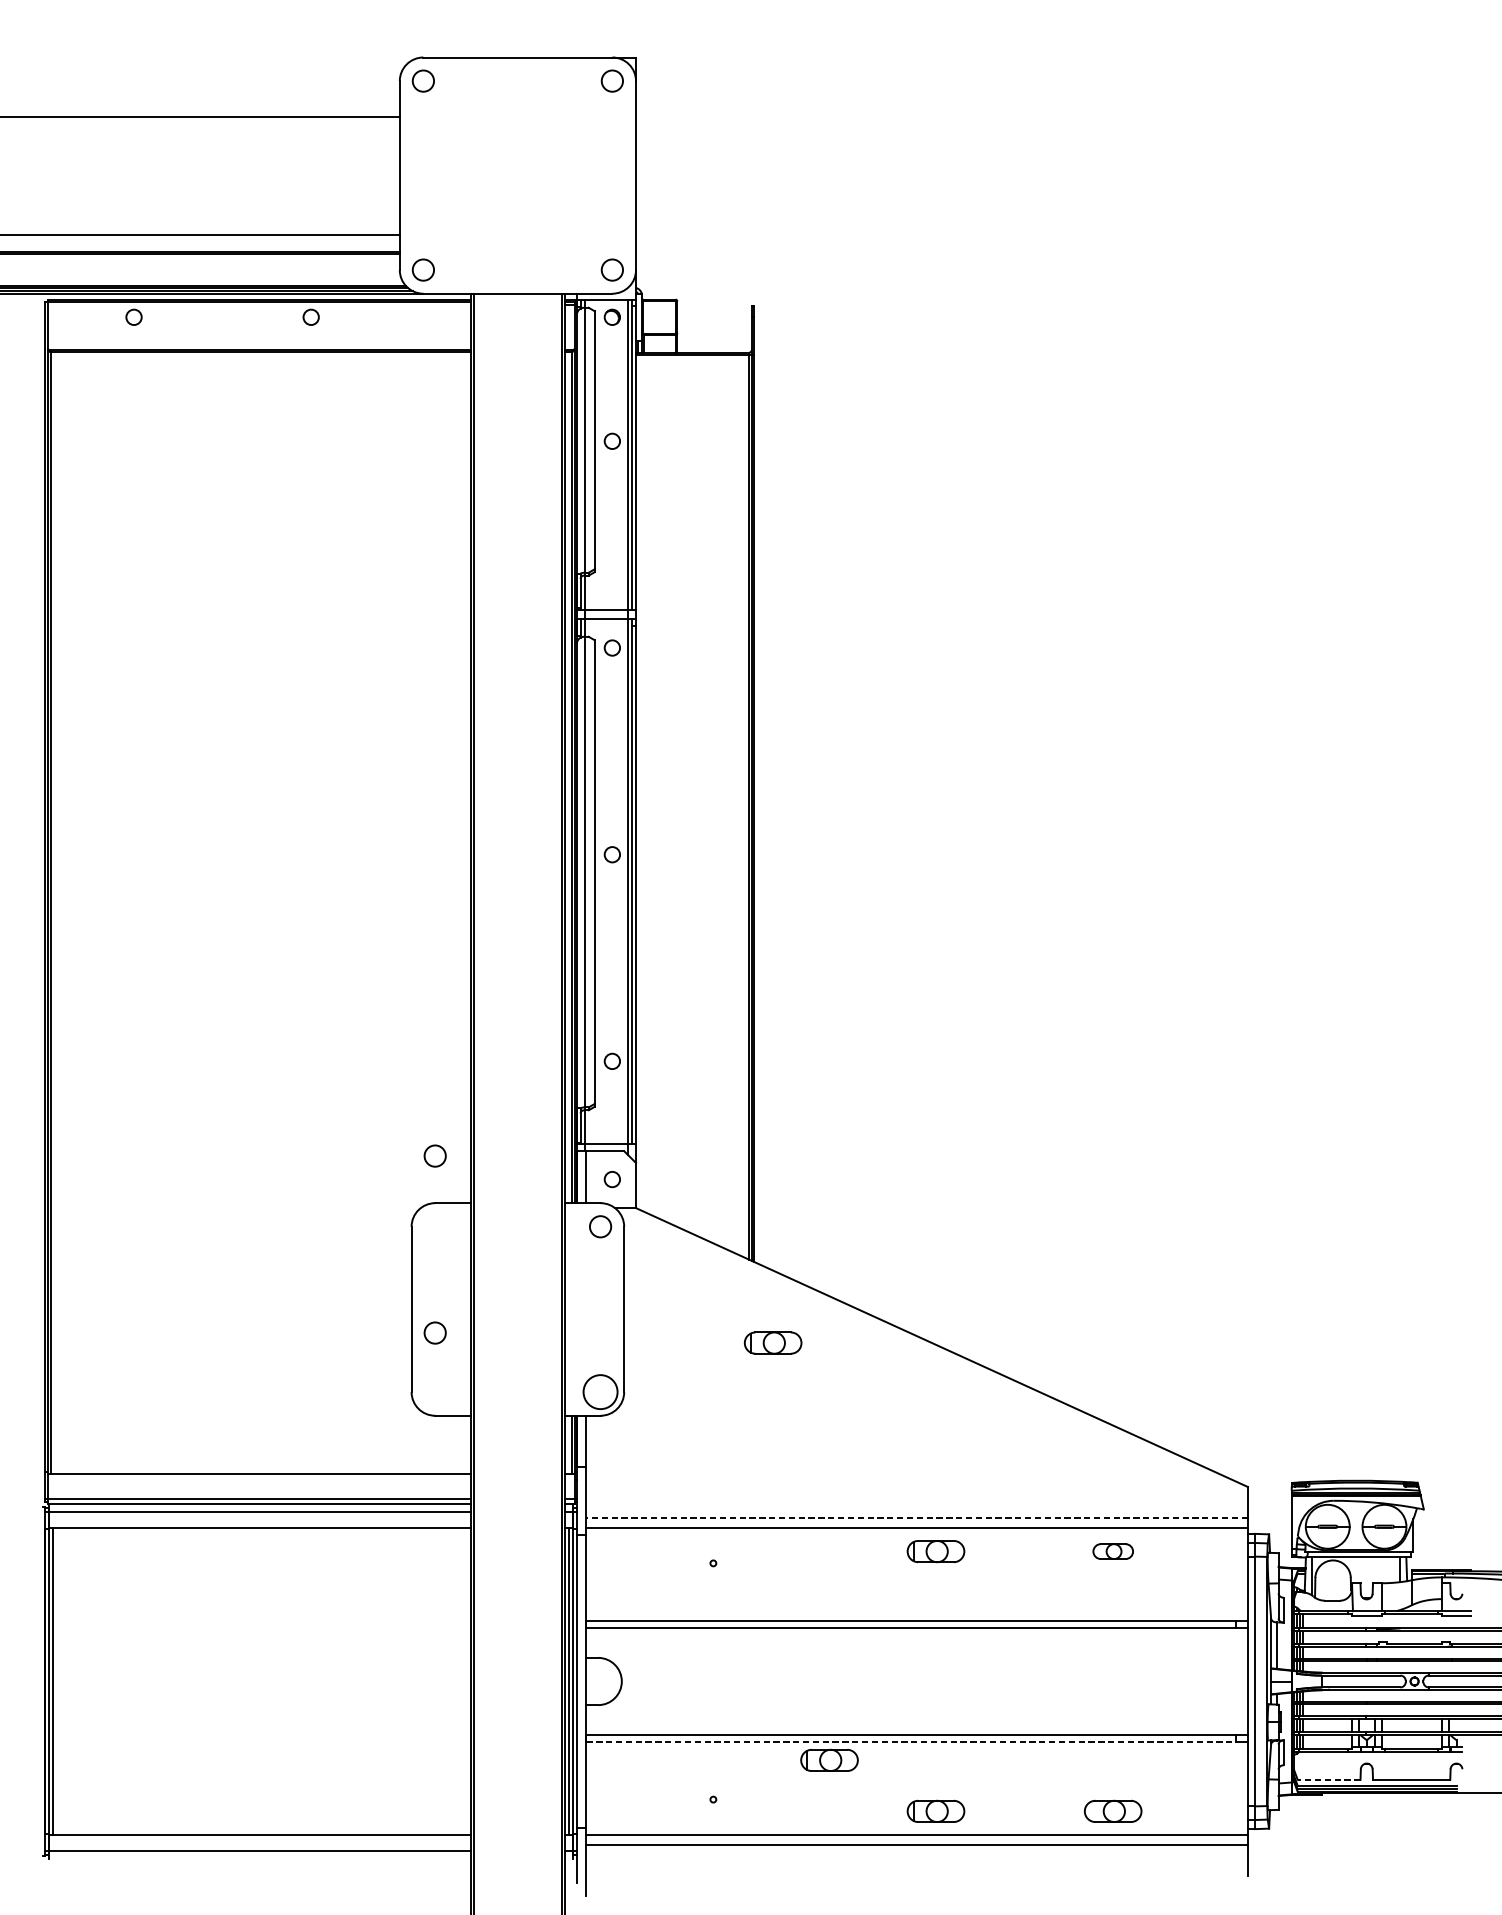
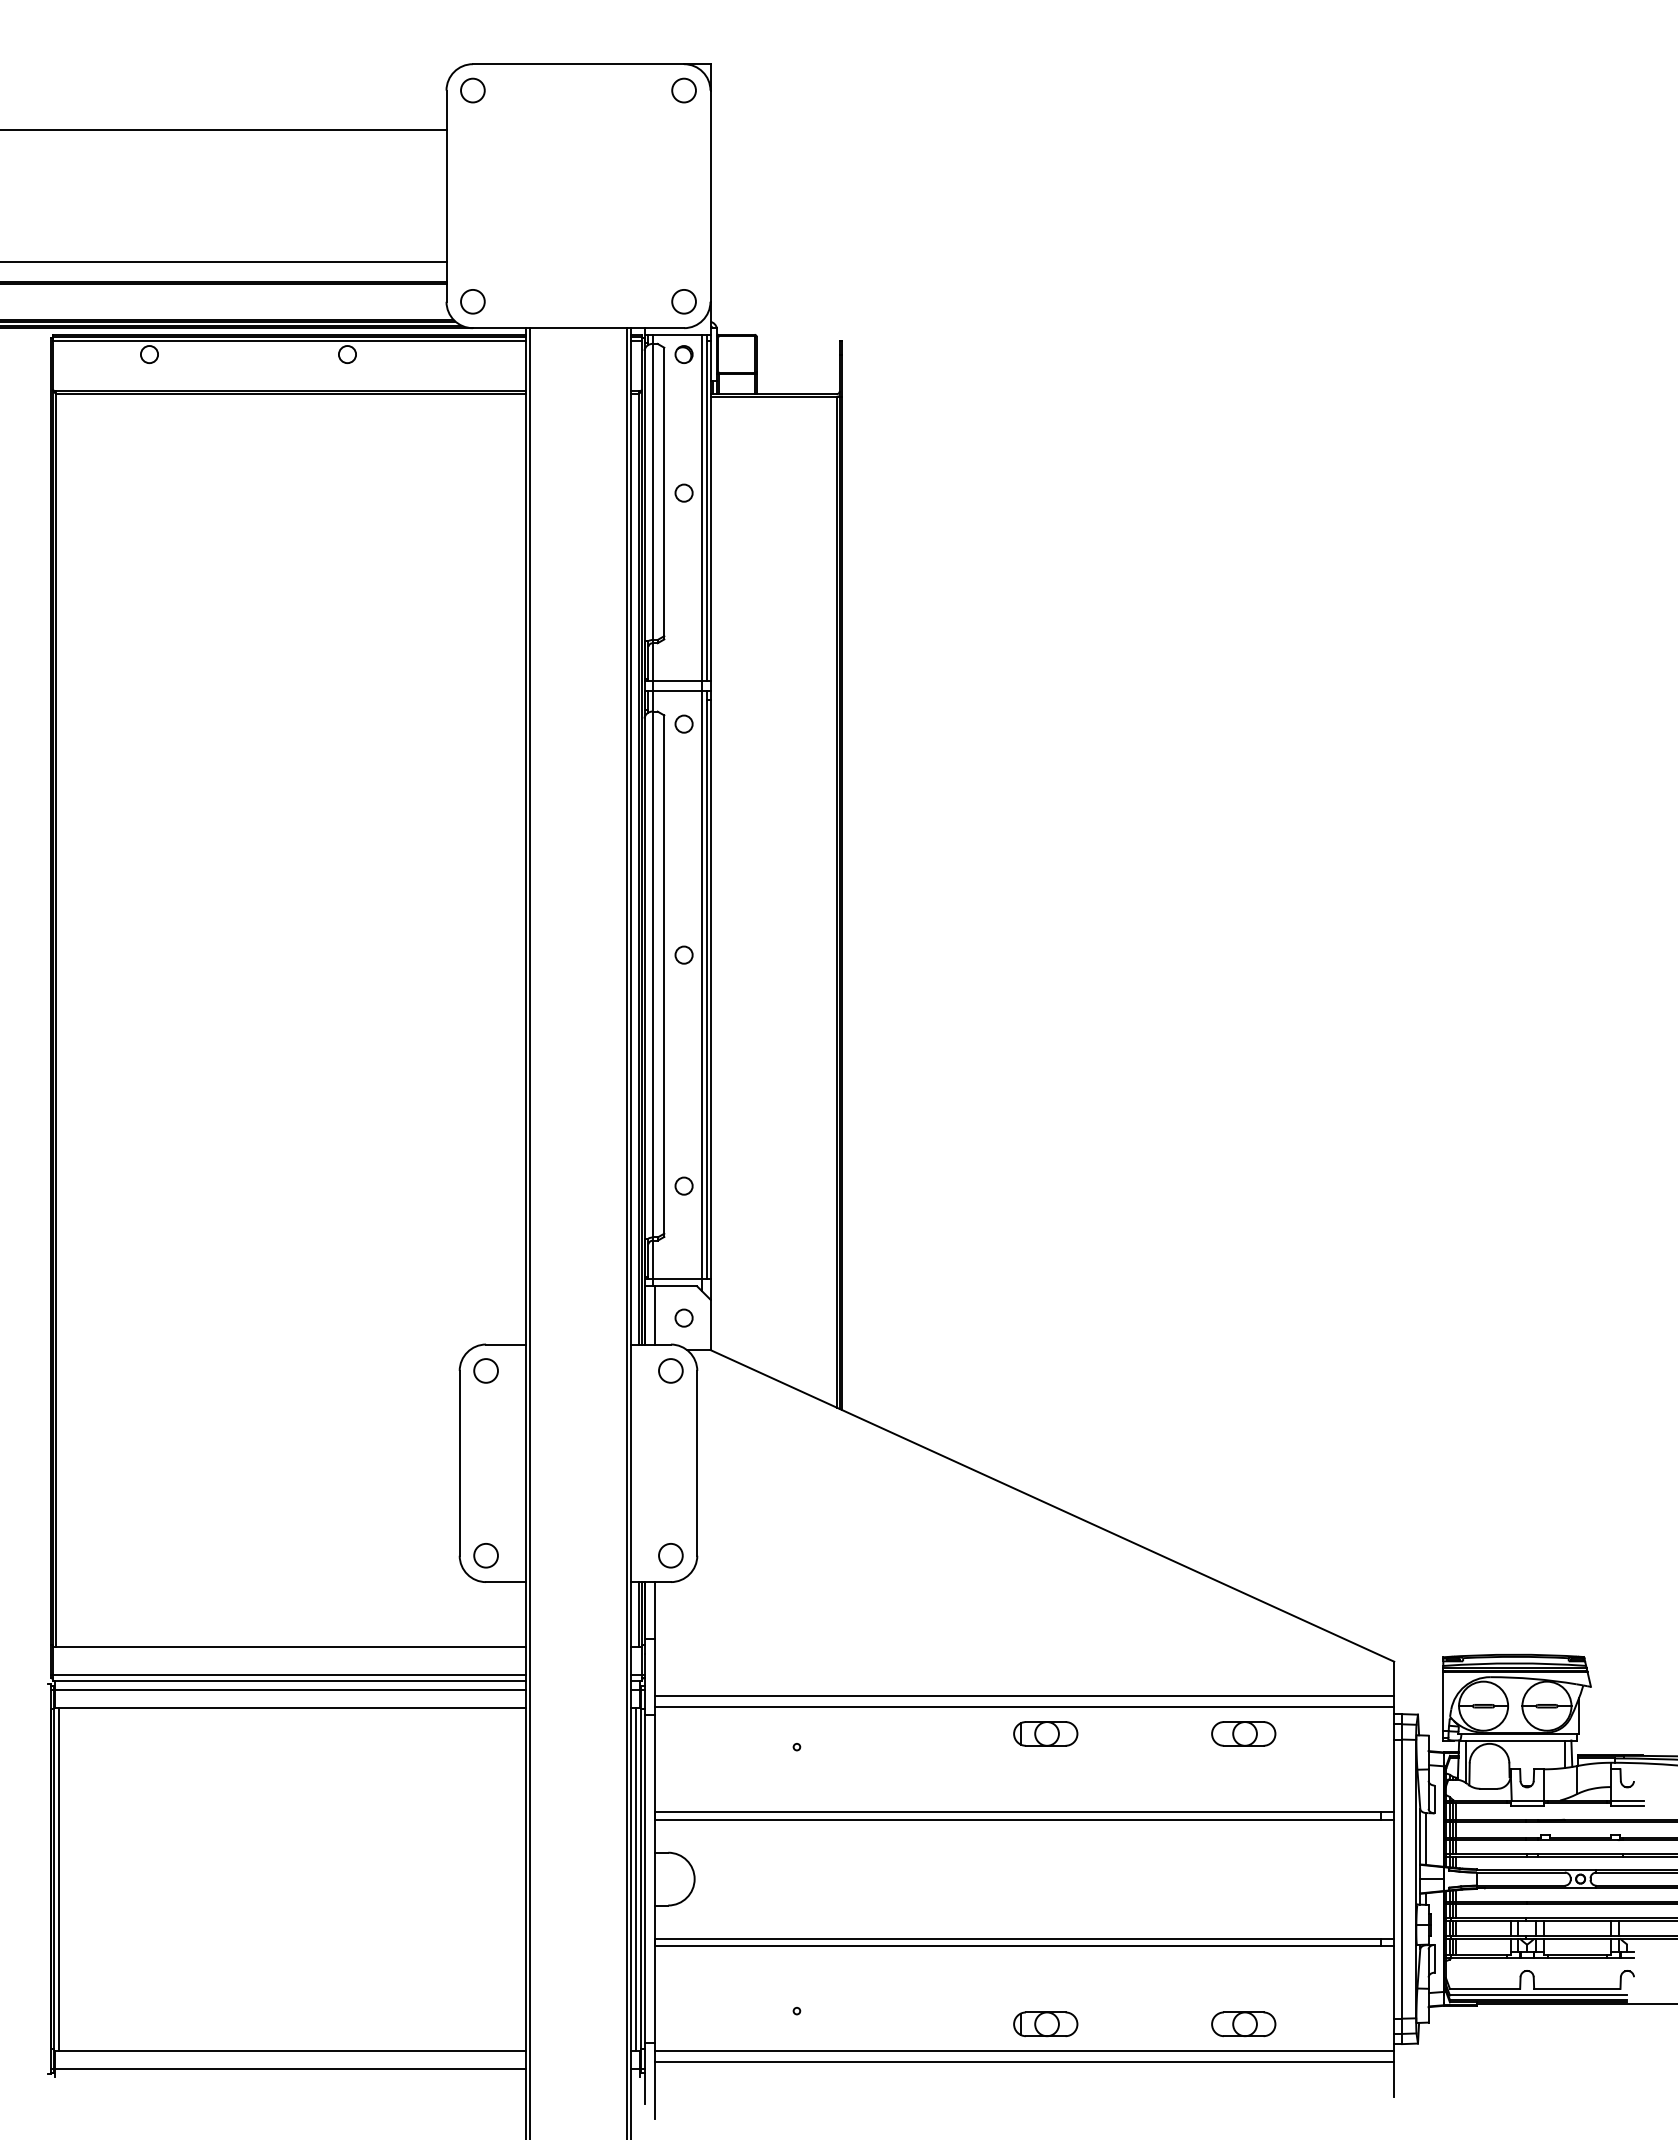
line: (259, 304) -> (289, 340), added
circle: (434, 1155) -> (485, 1370), moved
circle: (434, 1332) -> (485, 1555), moved
part: (772, 1342) -> (863, 1500), removed
circle: (600, 1391) -> (670, 1555), size x0.62
line: (916, 1518) -> (1024, 1696), dashed -> solid
part: (1112, 1551) -> (1243, 1733), size x1.43
line: (911, 1741) -> (1018, 1946), dashed -> solid
part: (829, 1760) -> (926, 1967), removed
line: (1328, 1779) -> (1484, 1988), dashed -> solid

